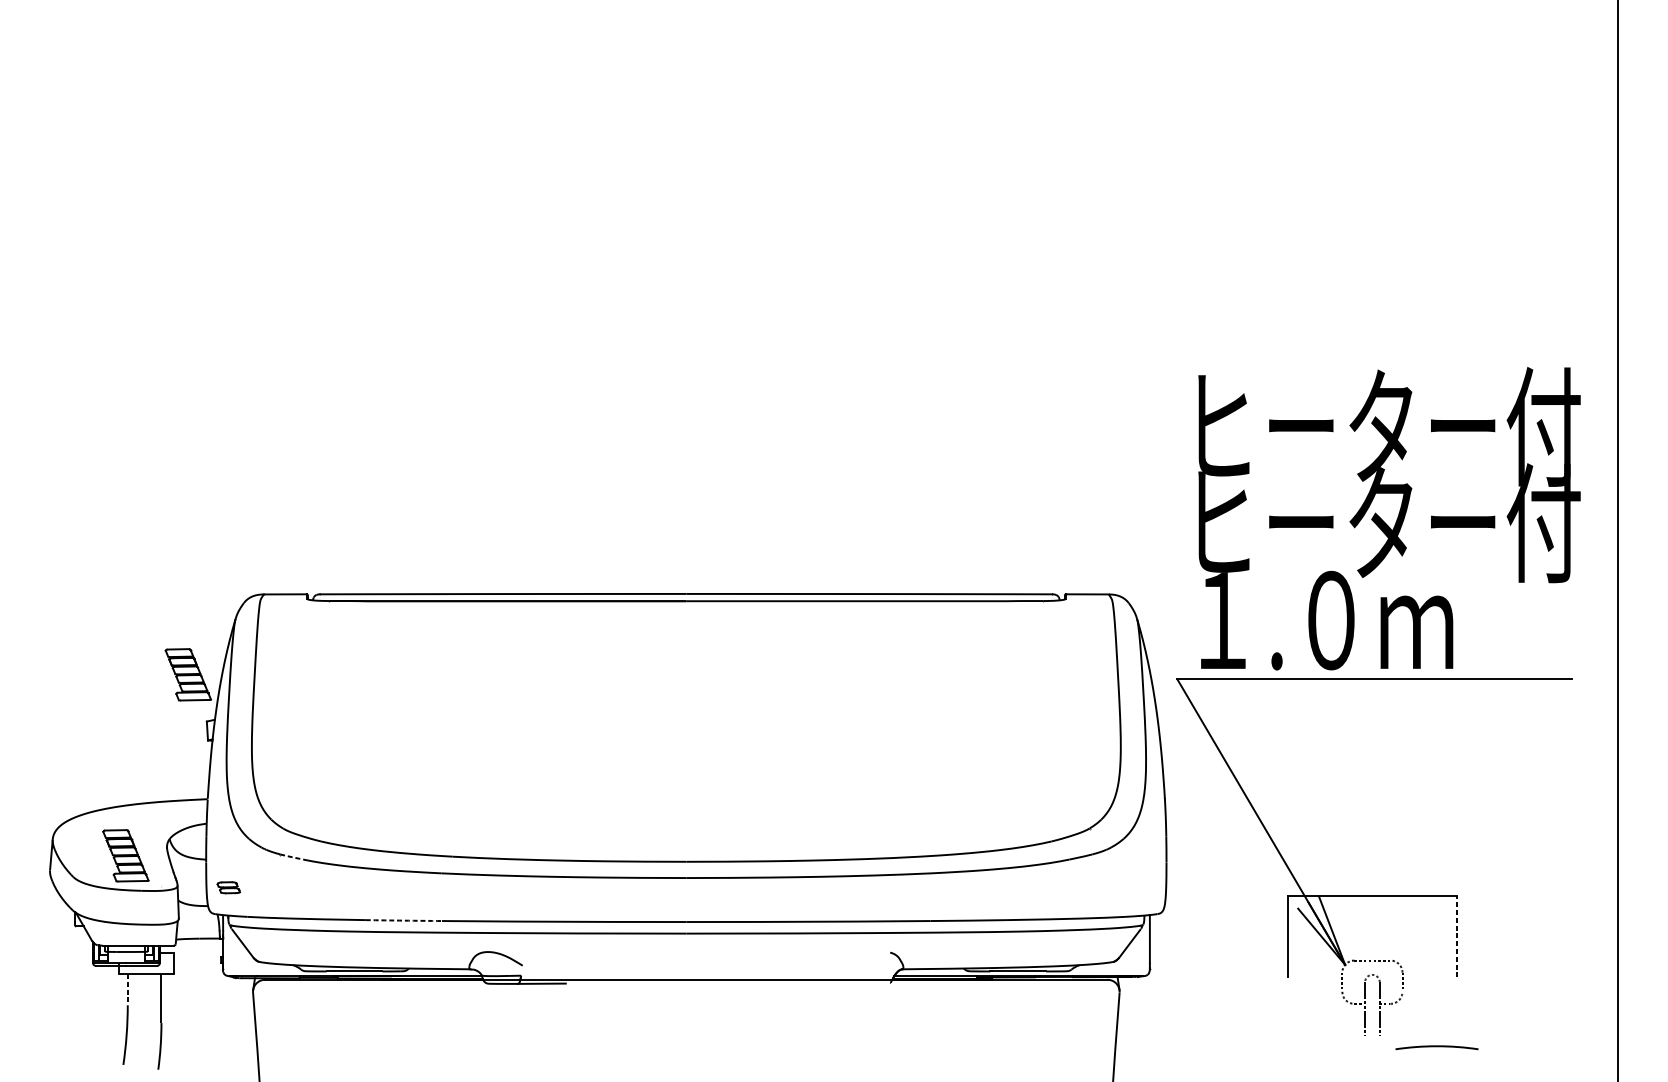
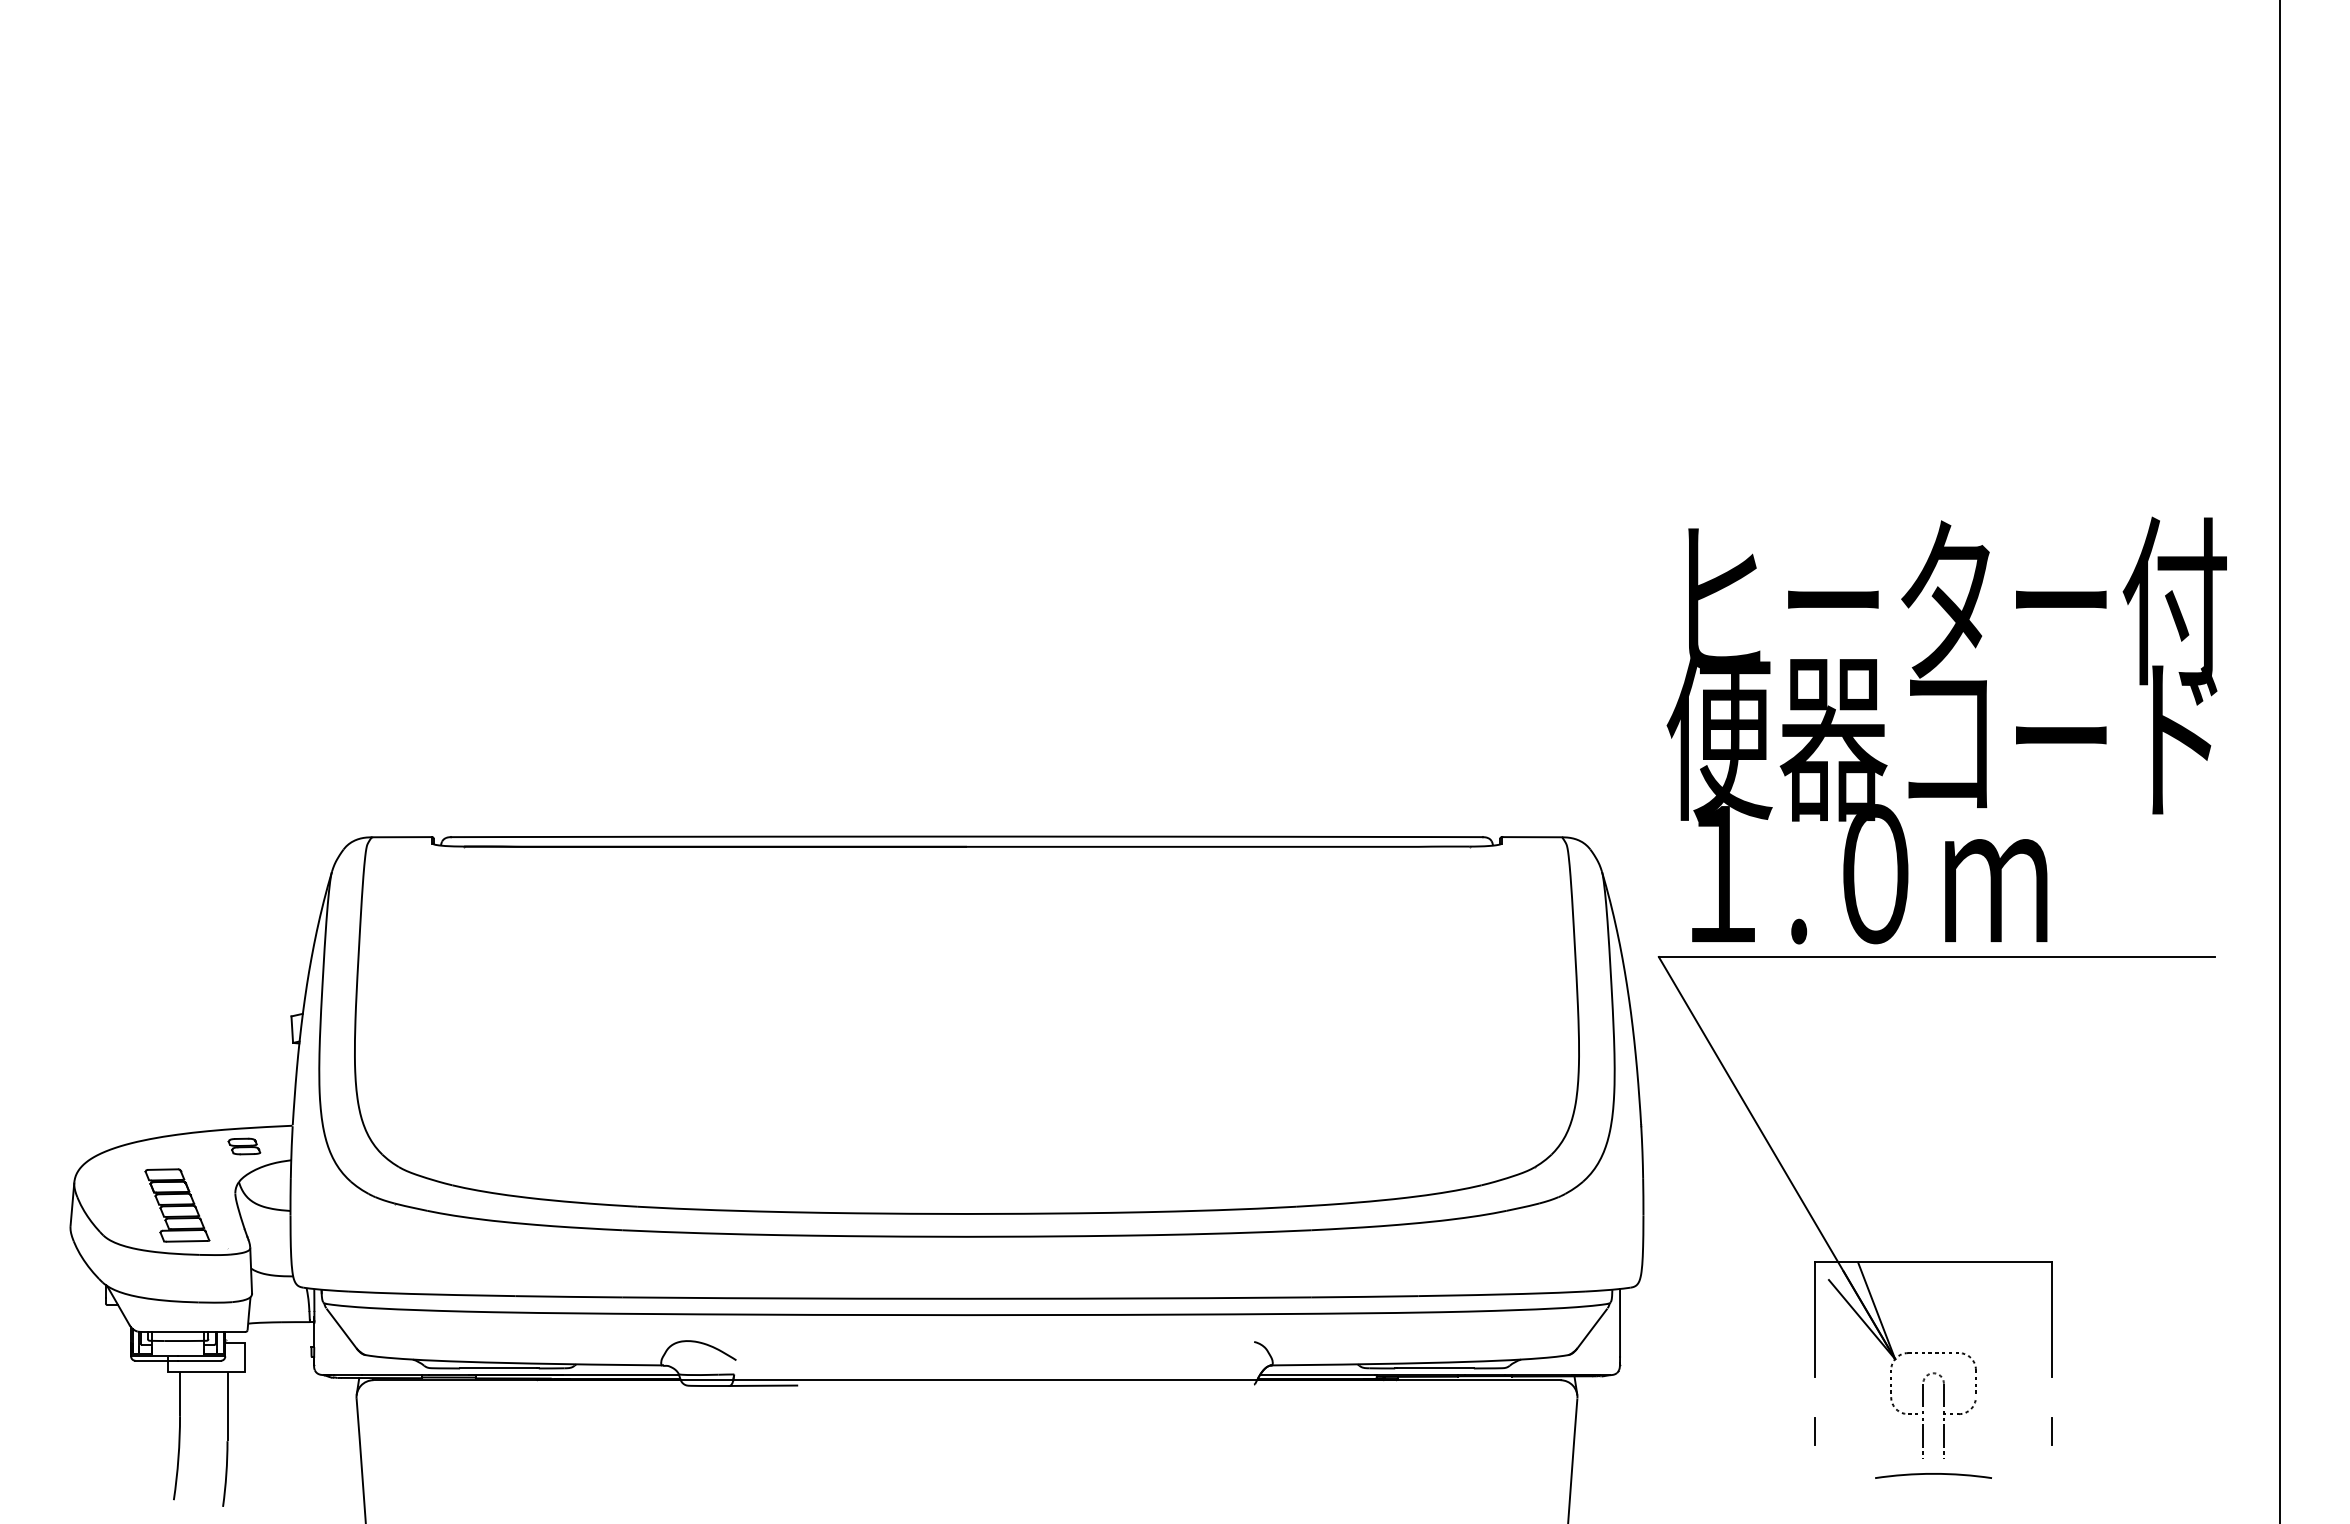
text: (1381, 522) -> (1946, 736), ヒーター付 -> 便器コード
part: (188, 674) -> (265, 950), removed
line: (292, 857) -> (411, 1207), dashed -> solid
part: (228, 887) -> (244, 1146), moved
arc: (404, 920) -> (569, 1296), dashed -> solid
line: (1456, 936) -> (2052, 1319), dashed -> solid
line: (128, 989) -> (180, 1394), dashed -> solid
line: (1287, 1015) -> (1814, 1430), added
line: (1456, 1015) -> (2052, 1430), added
arc: (1436, 1046) -> (1933, 1474), moved

